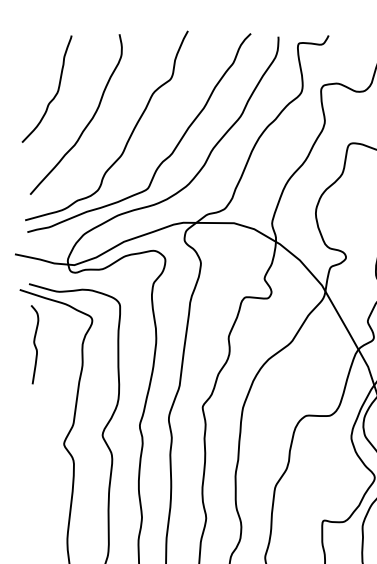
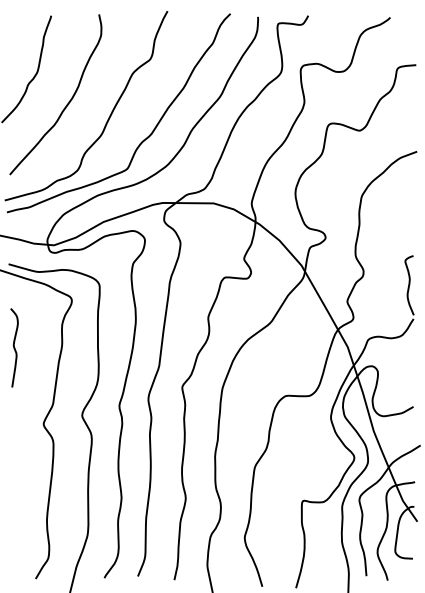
curve: (34, 344) -> (14, 347), moved

